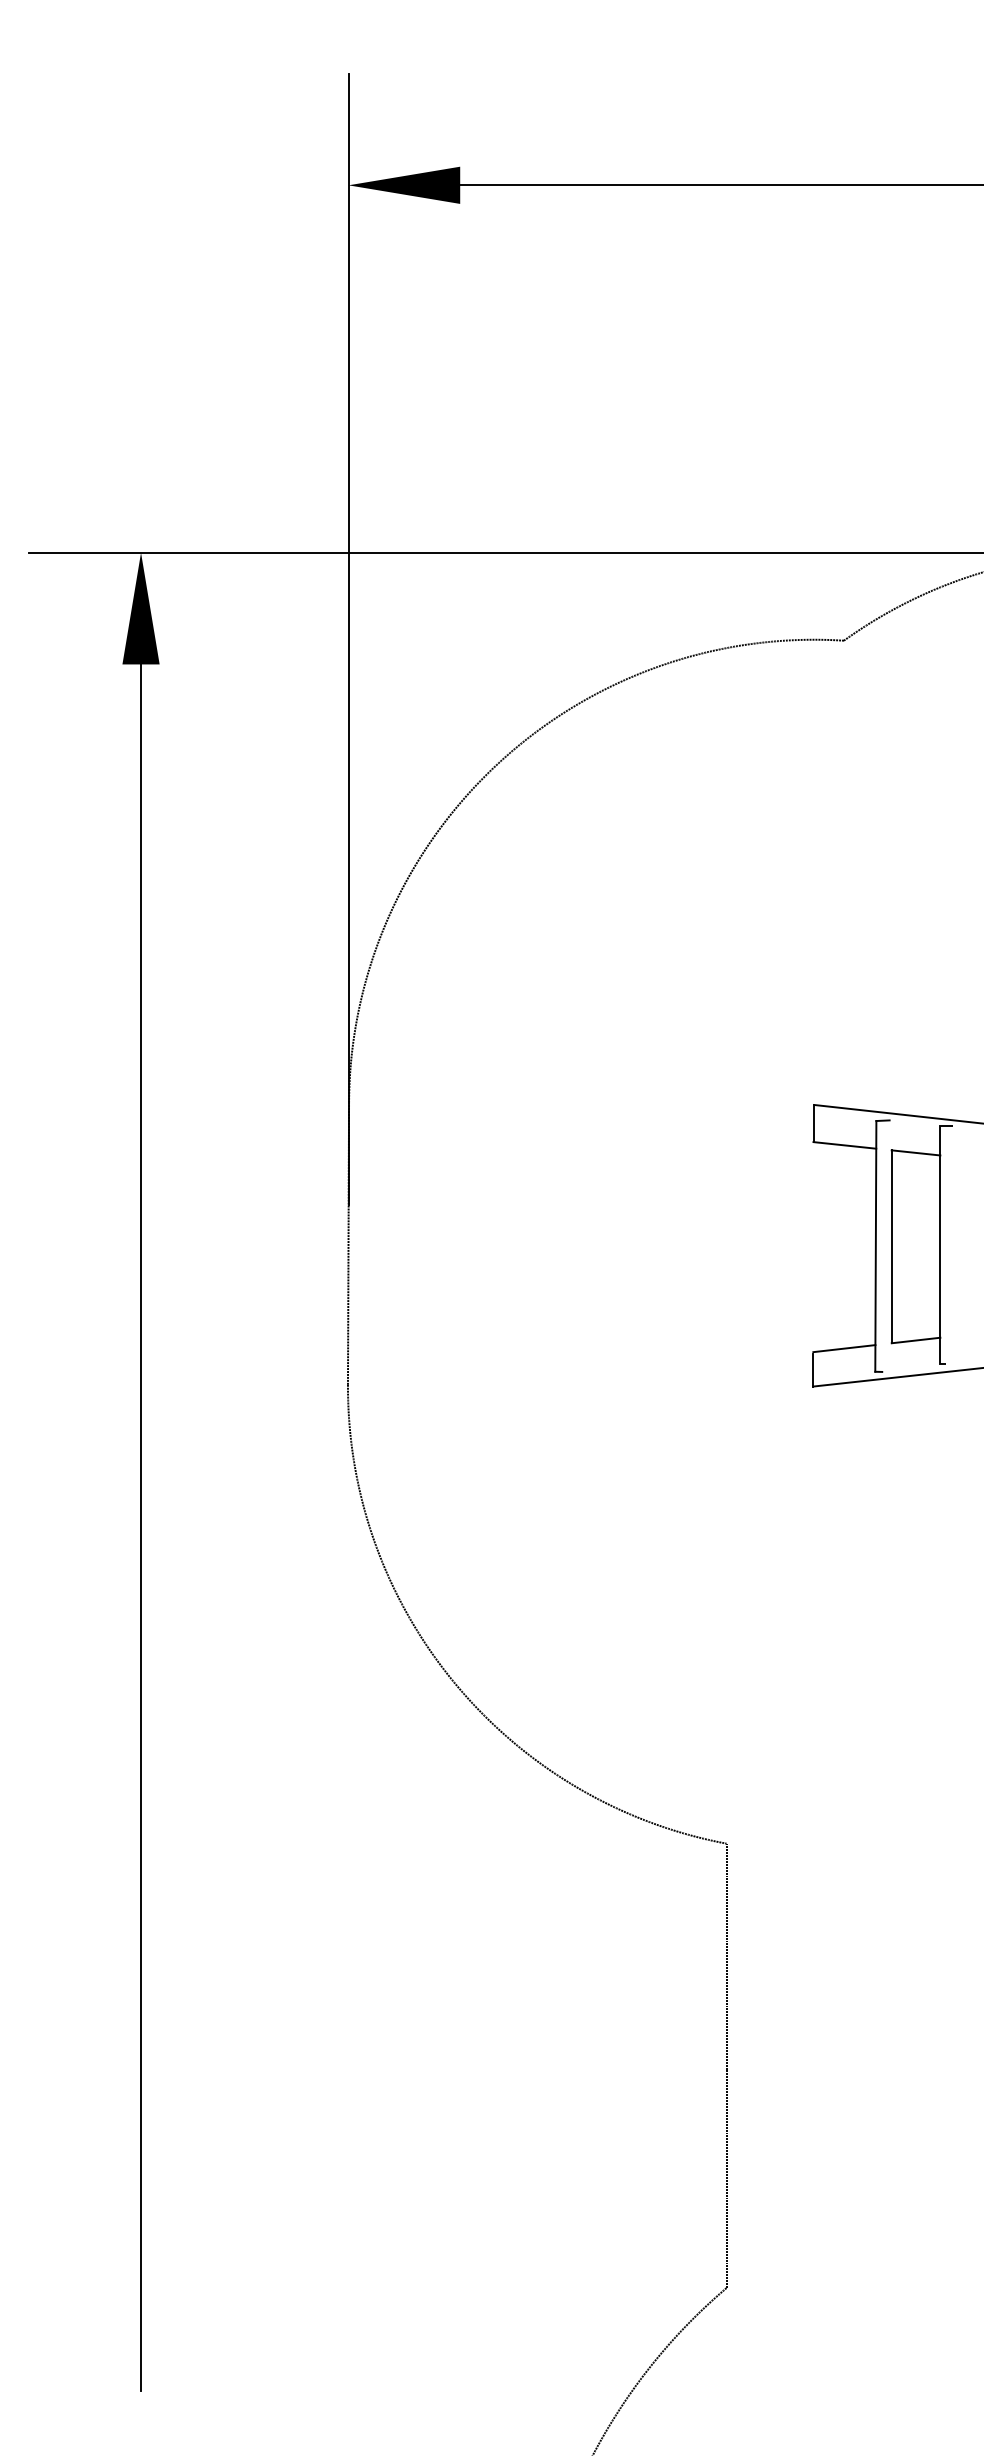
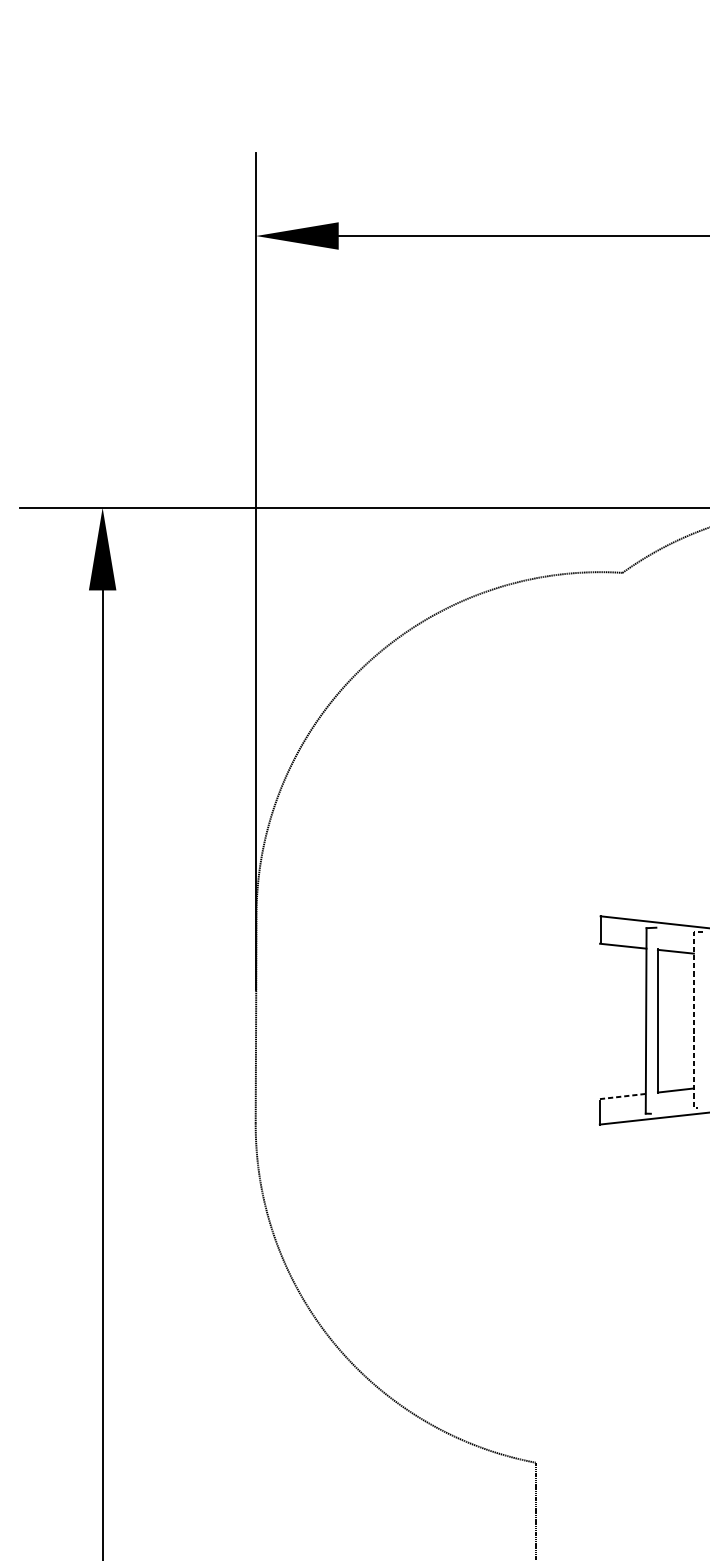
line: (940, 1242) -> (693, 1018), solid -> dashed
line: (844, 1348) -> (622, 1096), solid -> dashed

